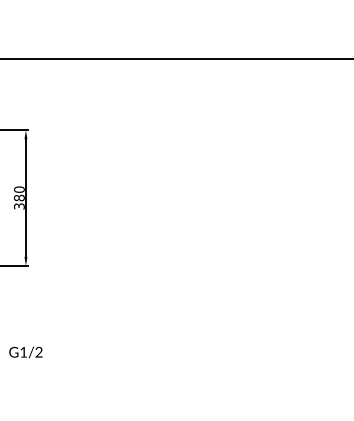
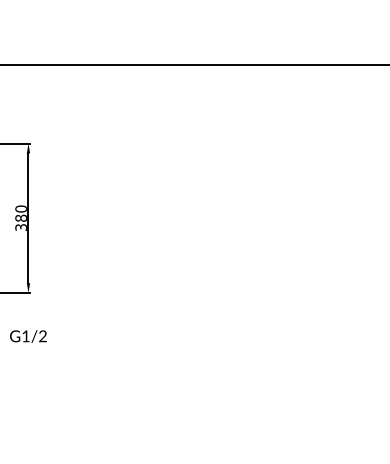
text: (25, 352) -> (28, 336), moved

